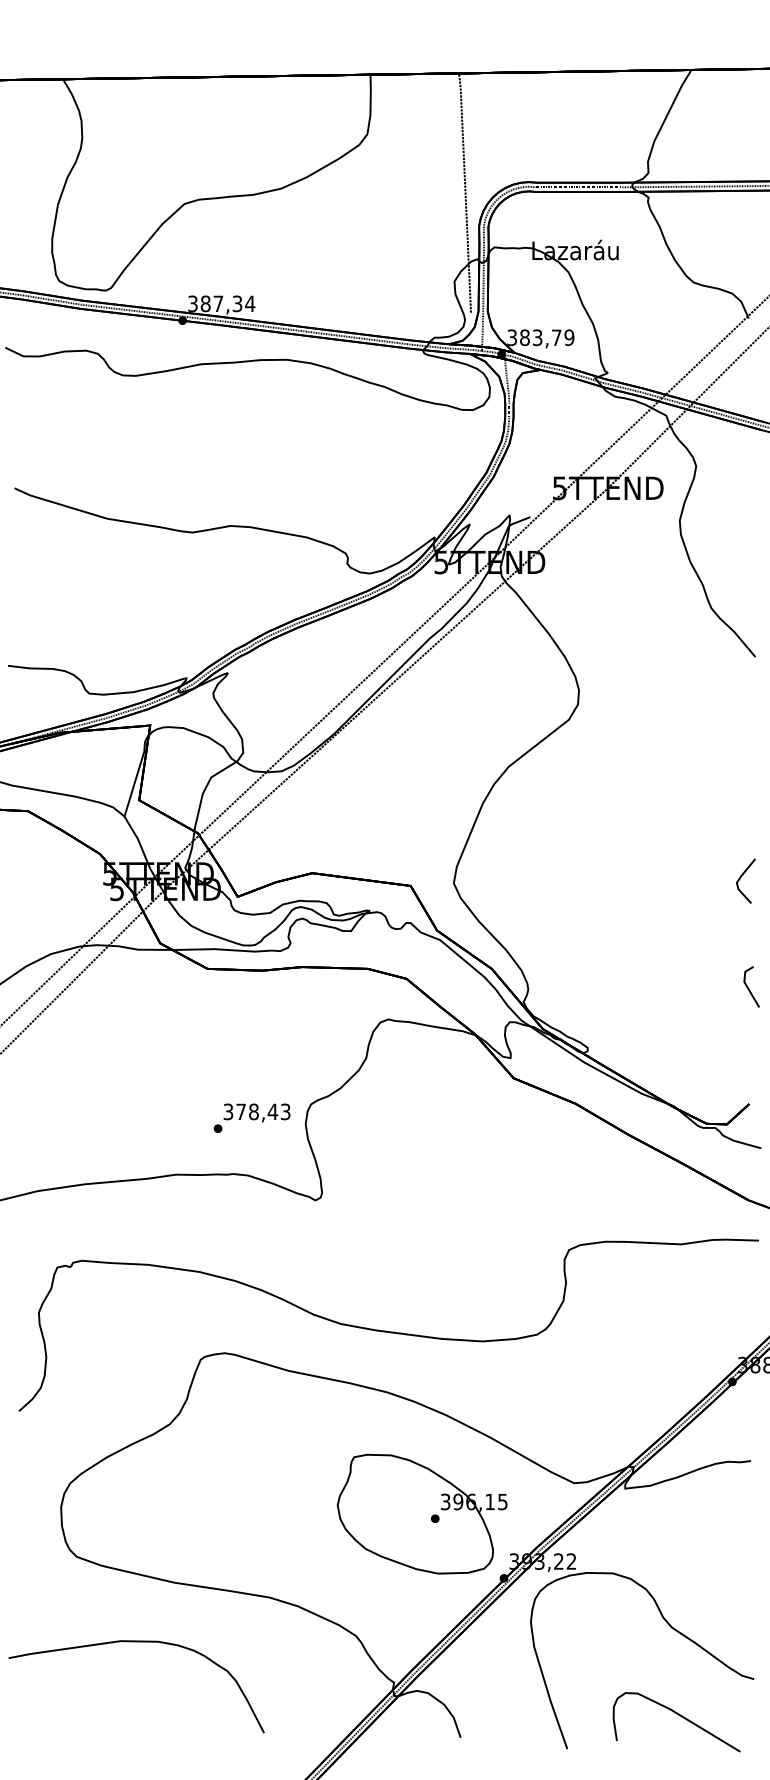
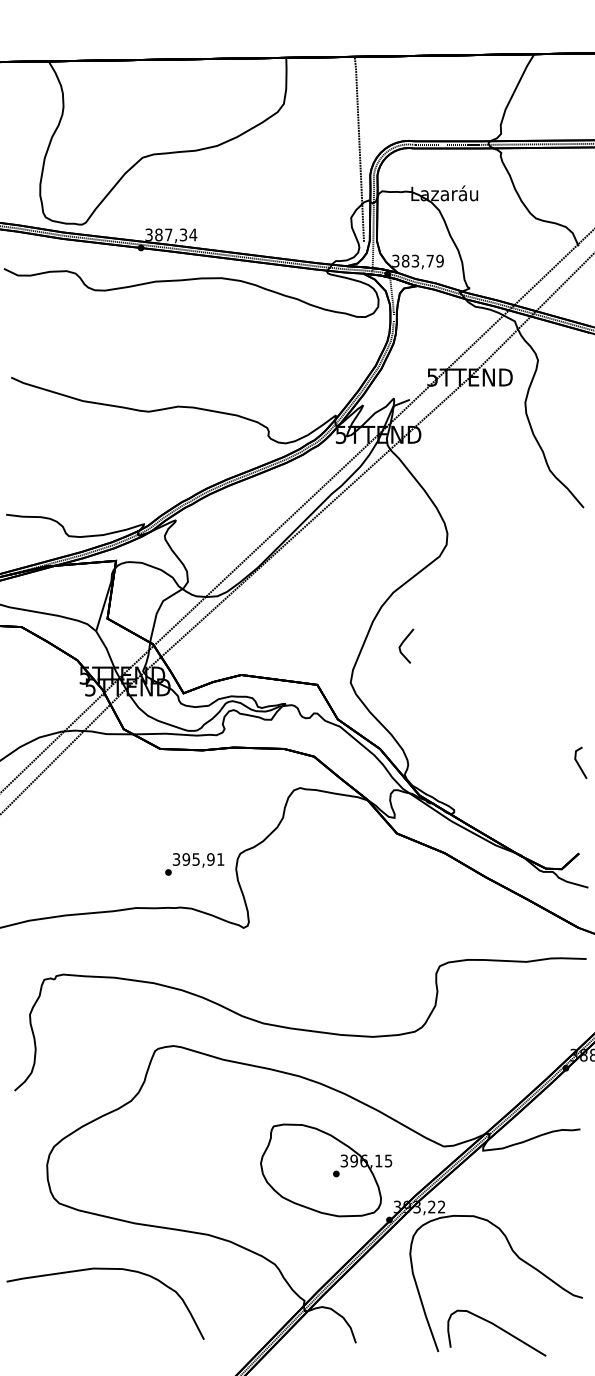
line: (742, 877) -> (403, 643), moved
text: (263, 1111) -> (203, 859), 378,43 -> 395,91
part: (676, 1721) -> (496, 1332), moved

